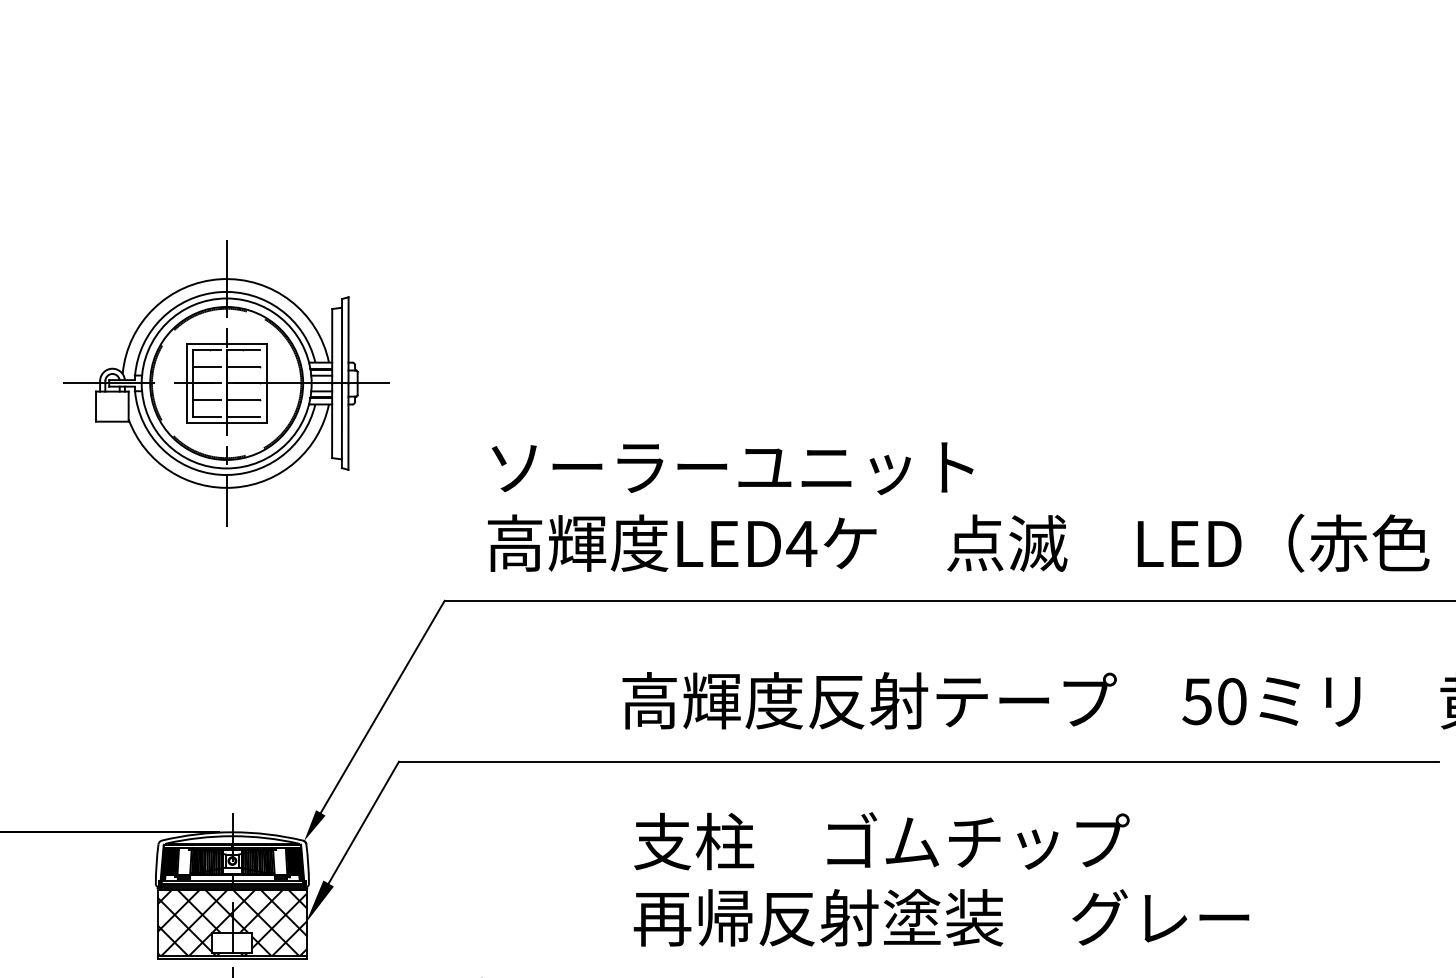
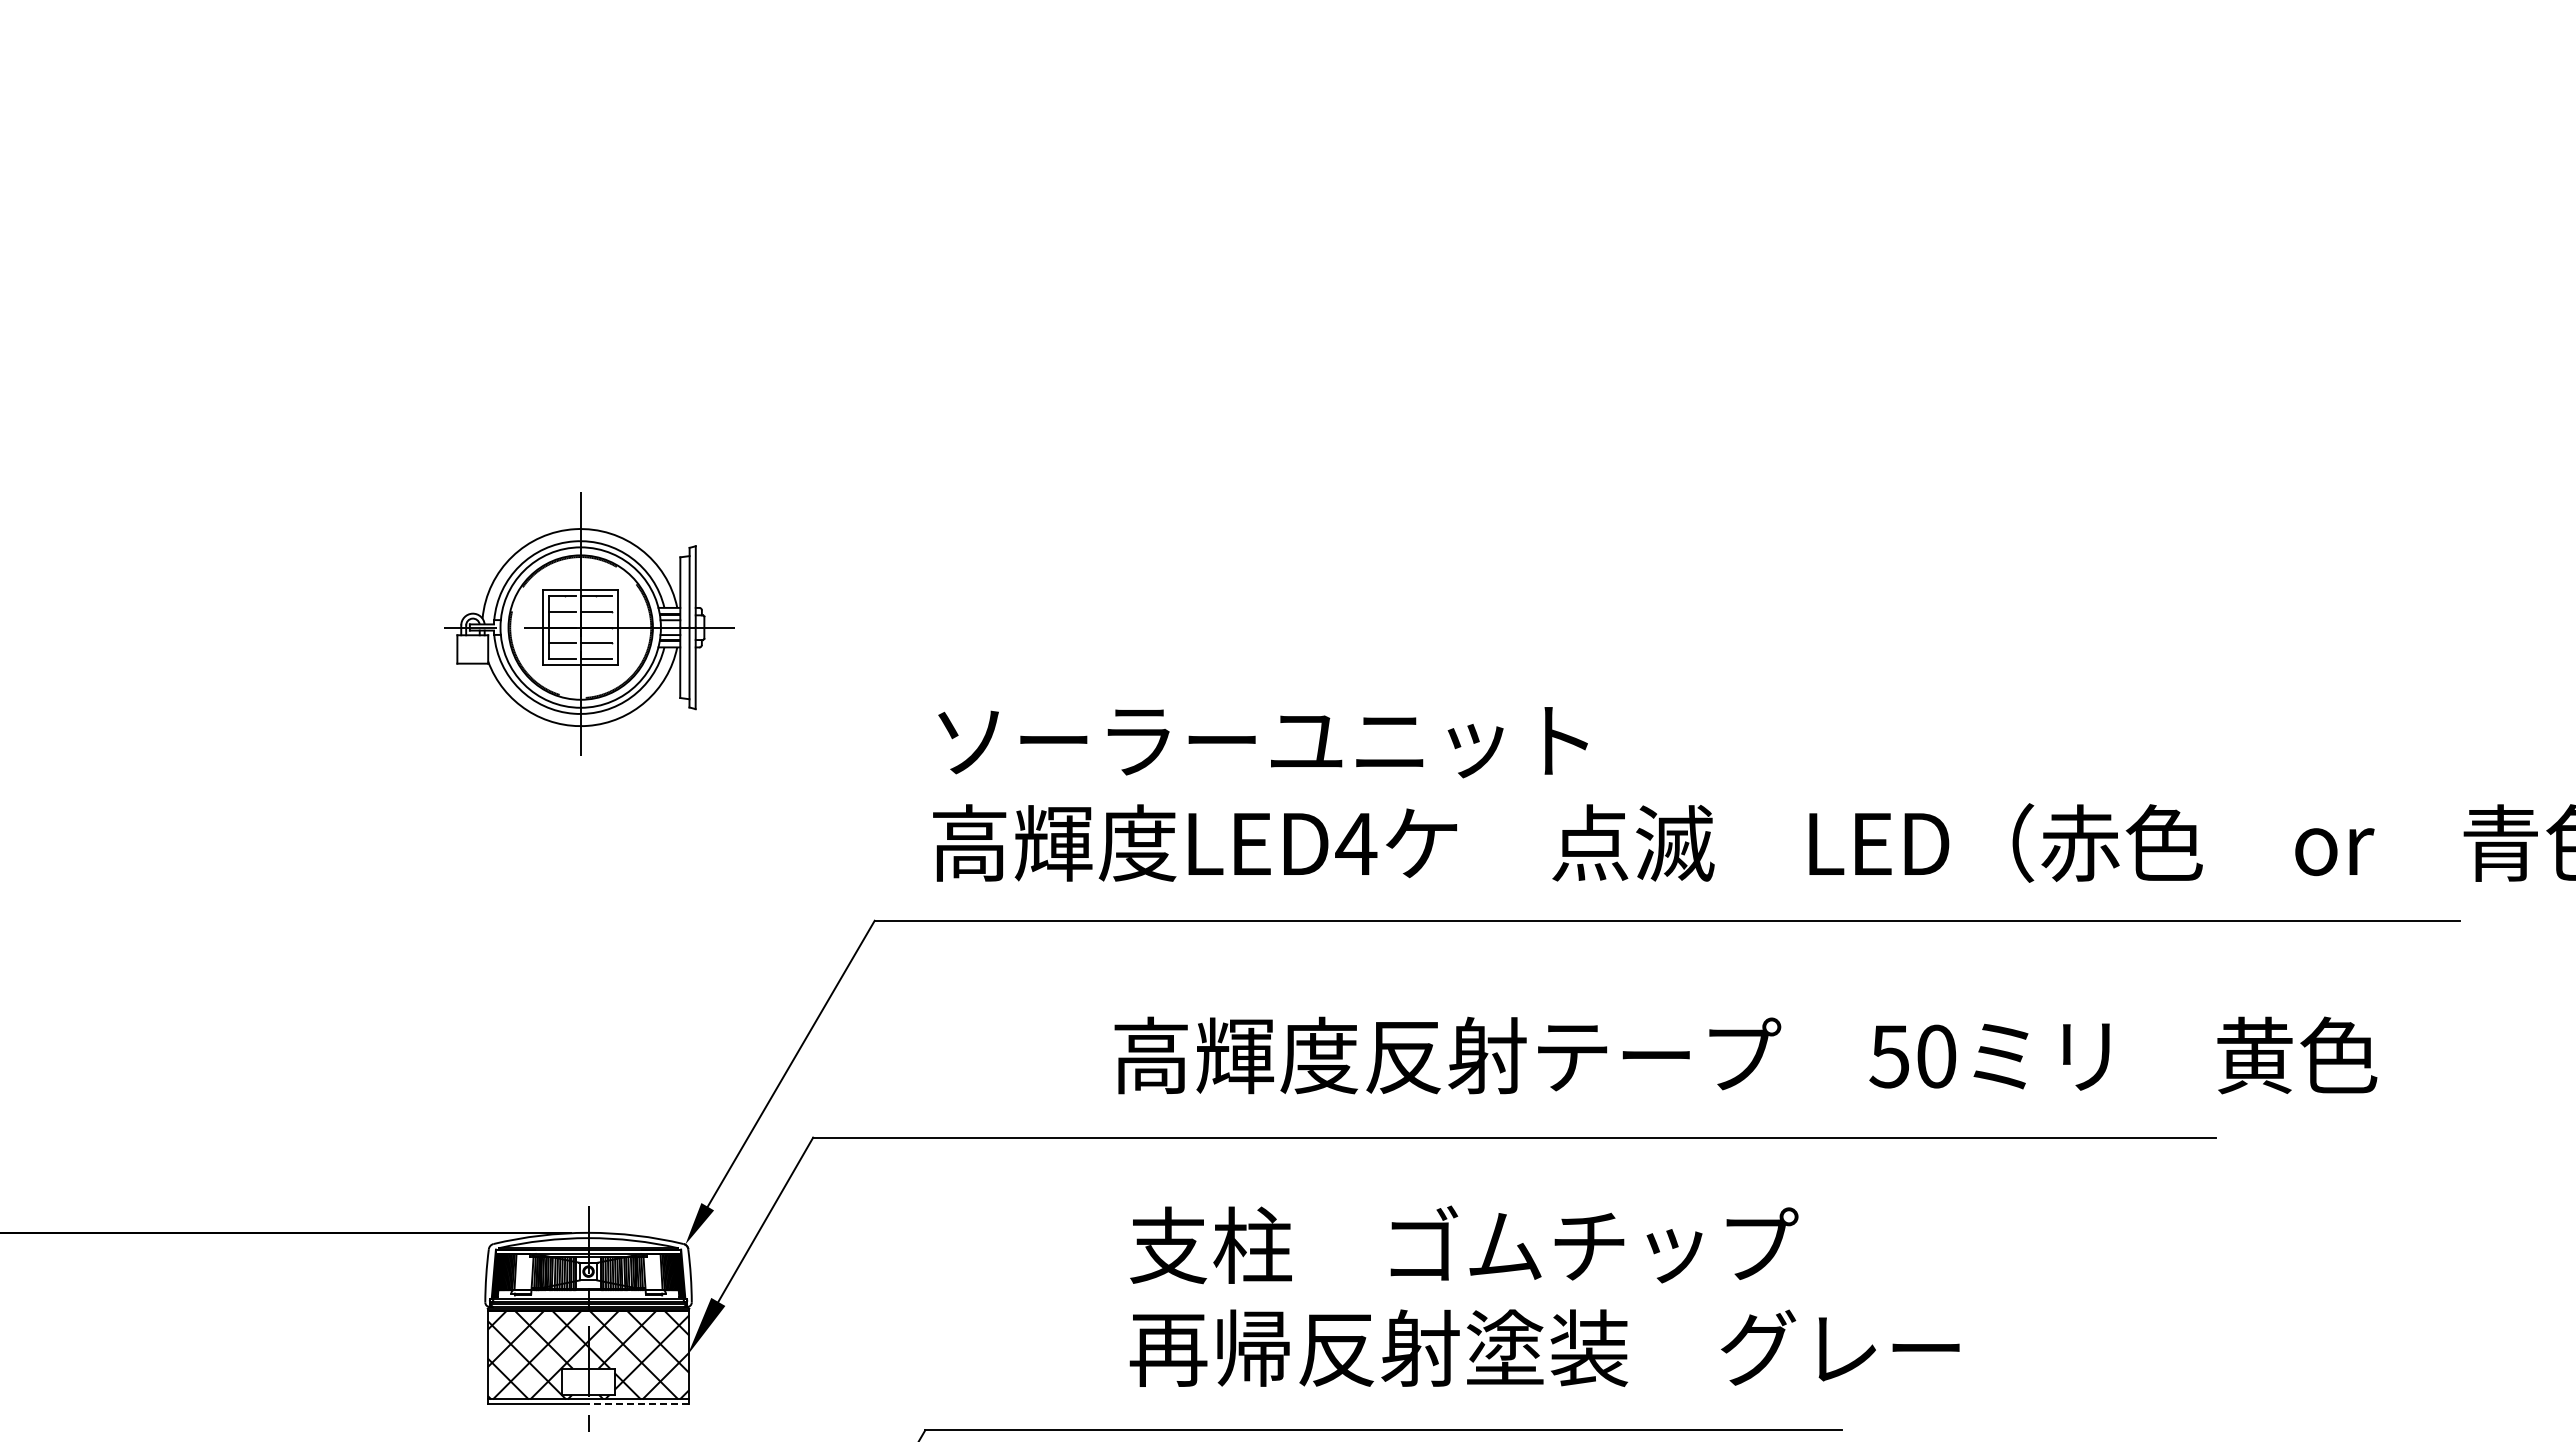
part: (226, 383) -> (580, 627), size x0.7
line: (269, 958) -> (638, 1403), solid -> dashed

